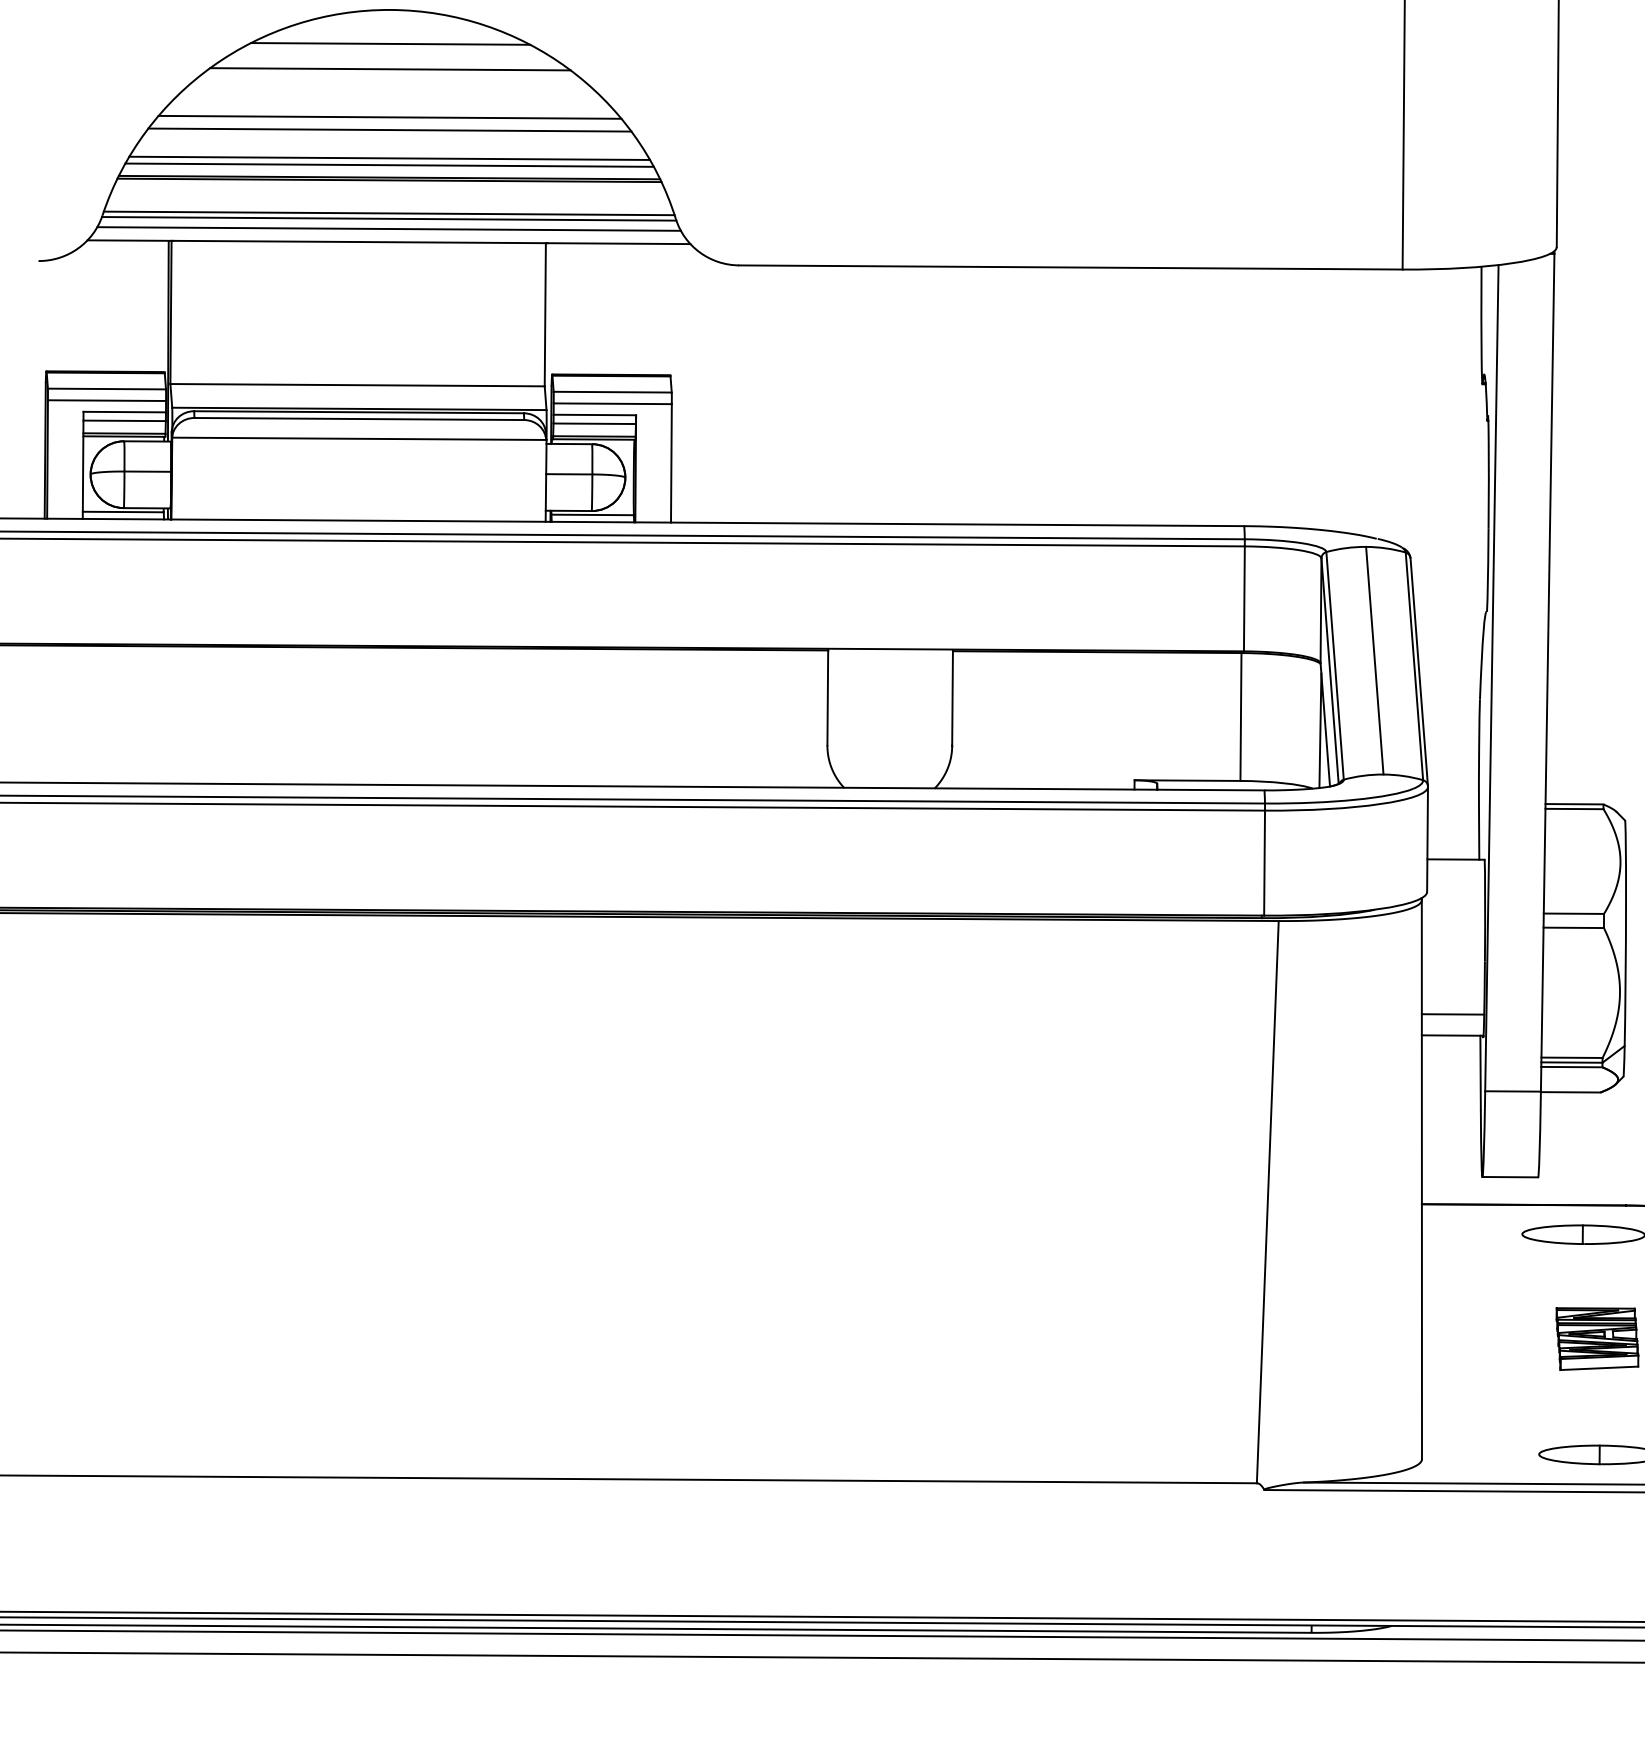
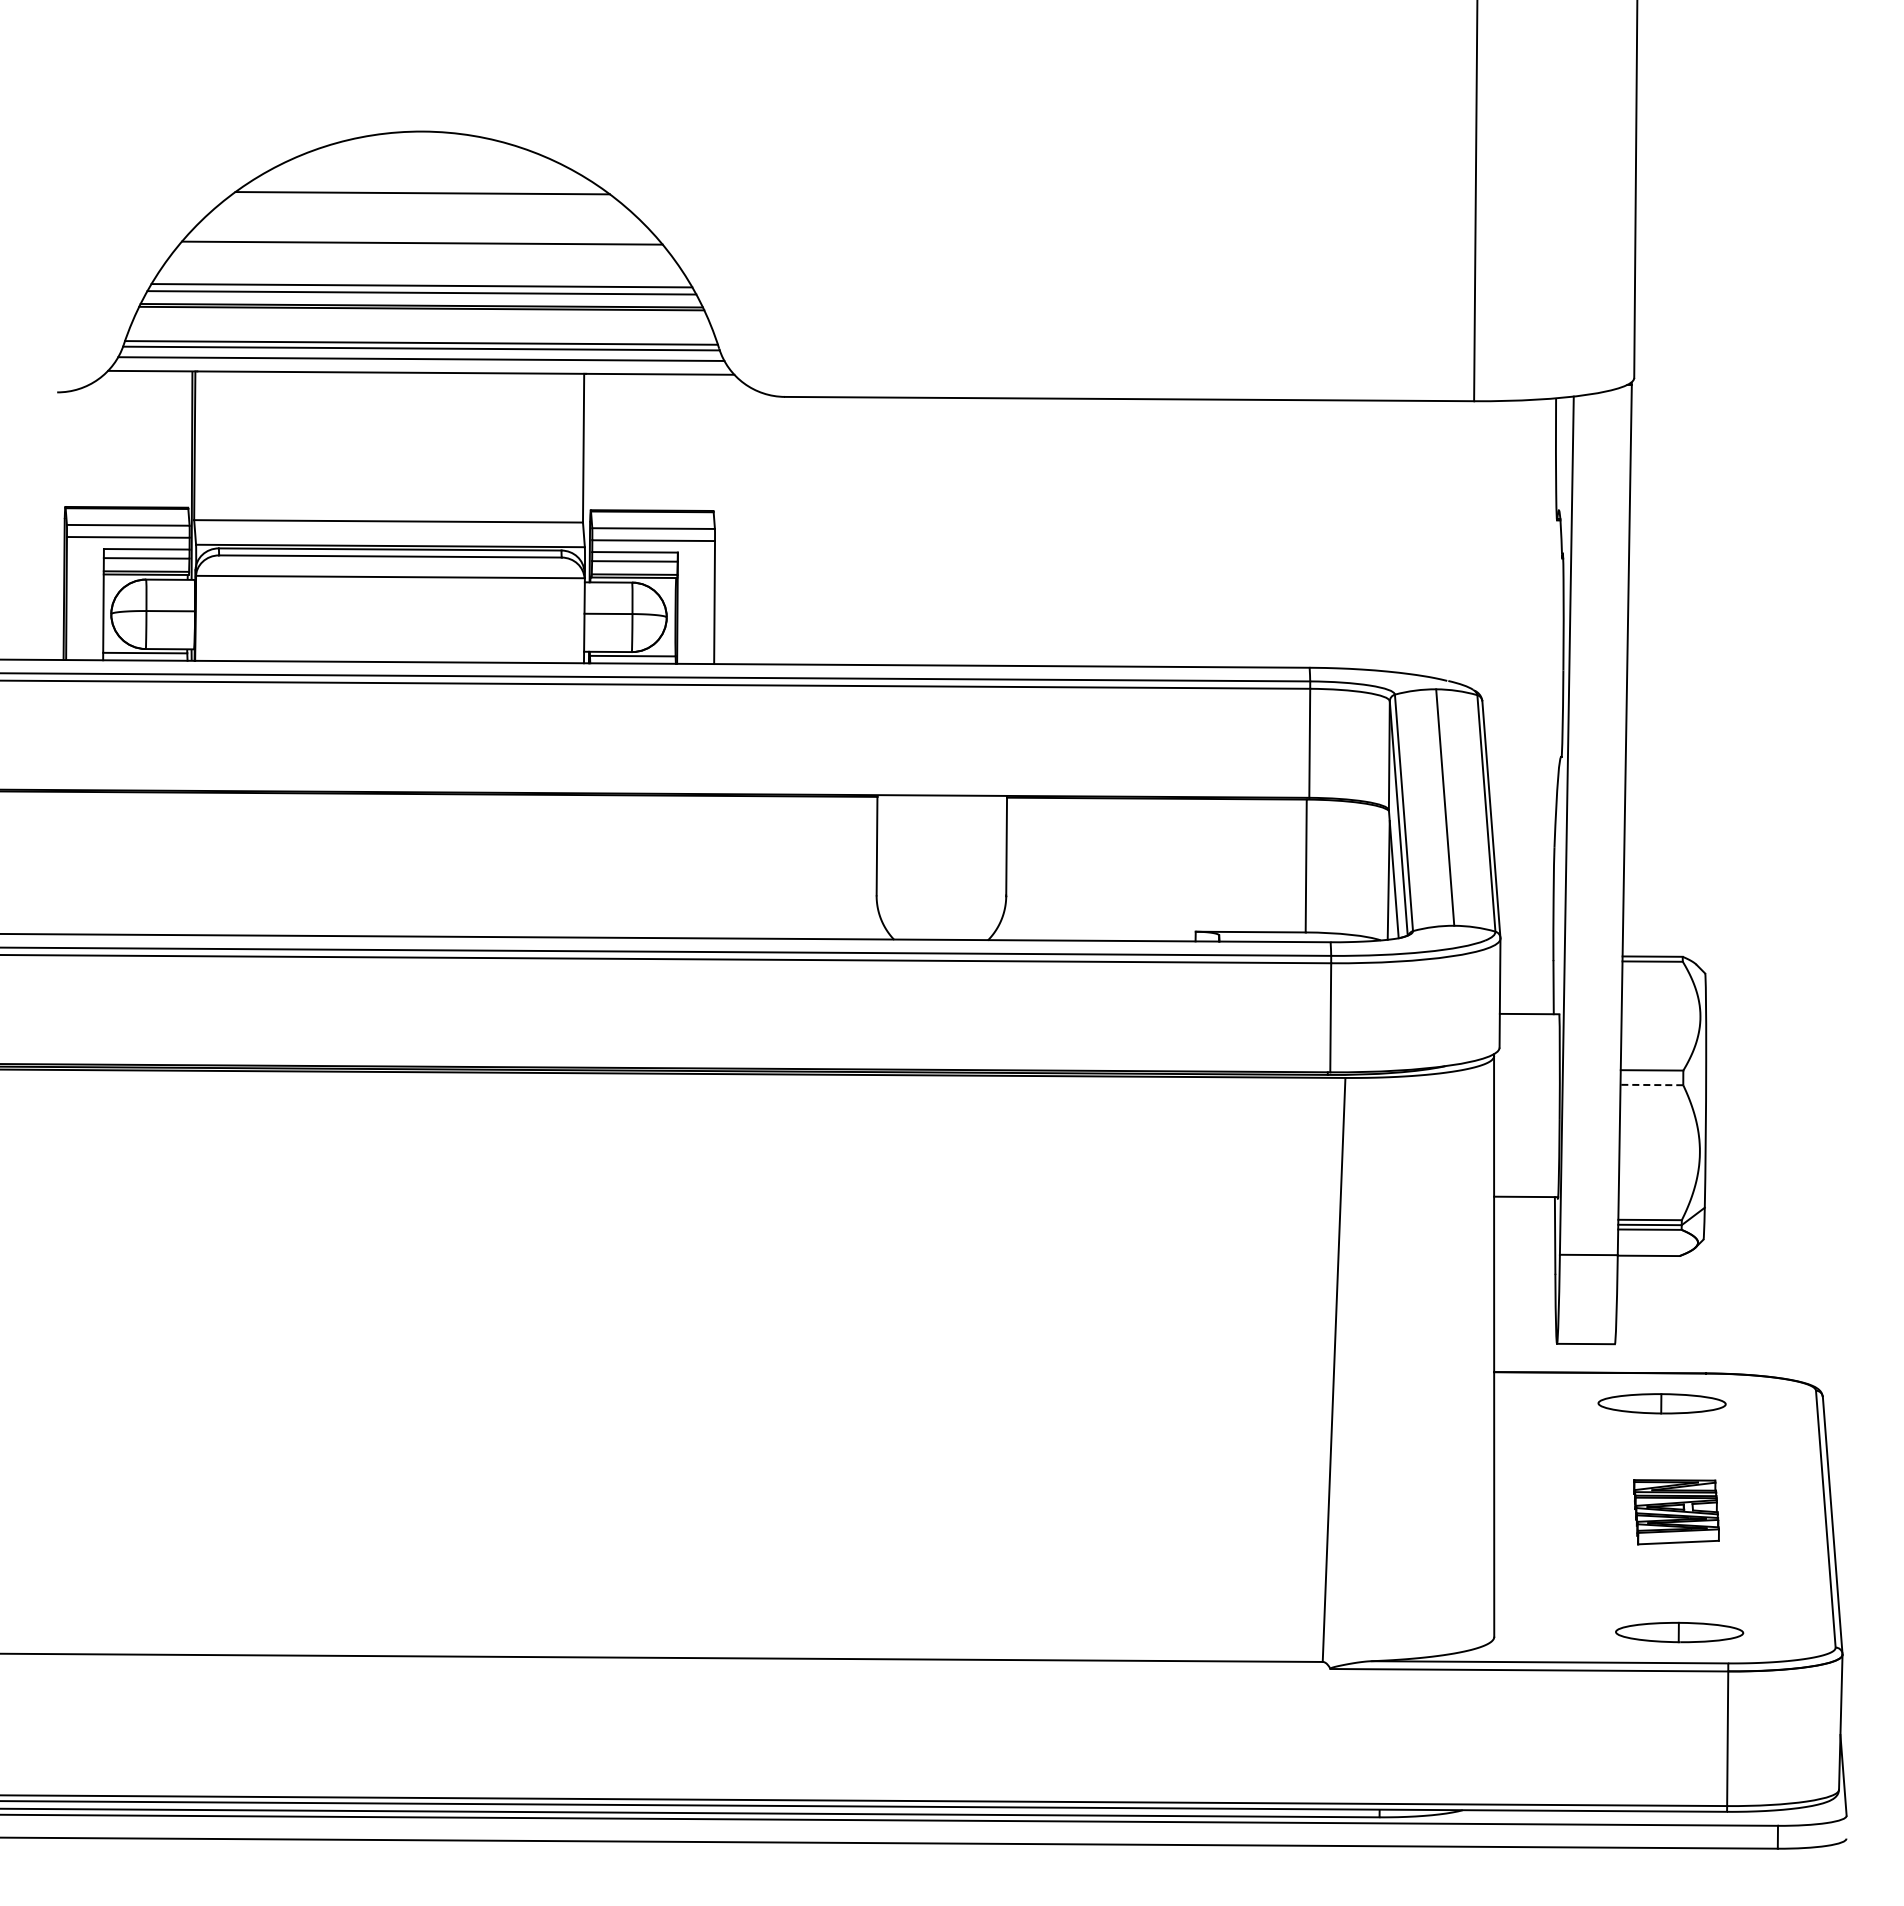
line: (390, 43) -> (422, 166), removed
line: (390, 129) -> (422, 255), removed
line: (1573, 928) -> (1651, 1085), solid -> dashed
line: (1453, 1013) -> (1526, 1174), removed

